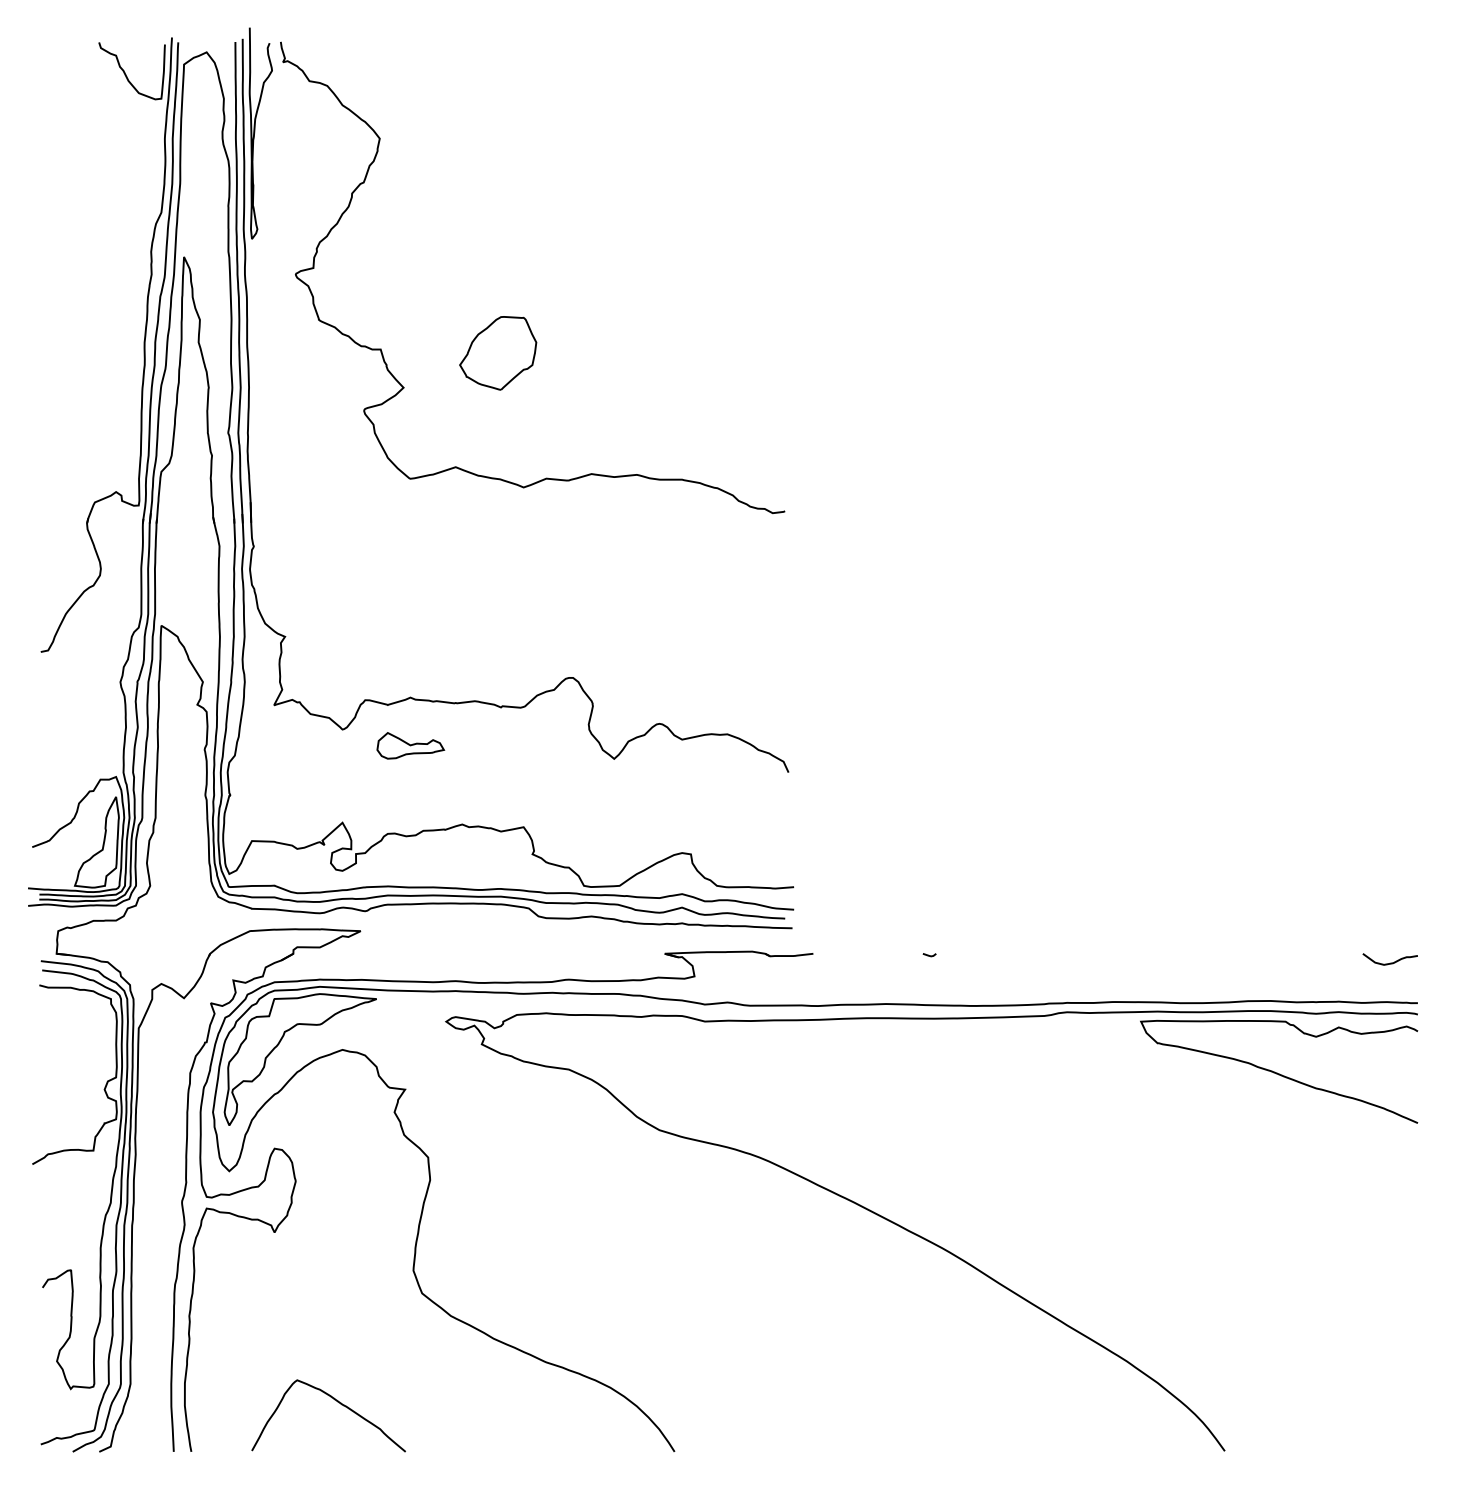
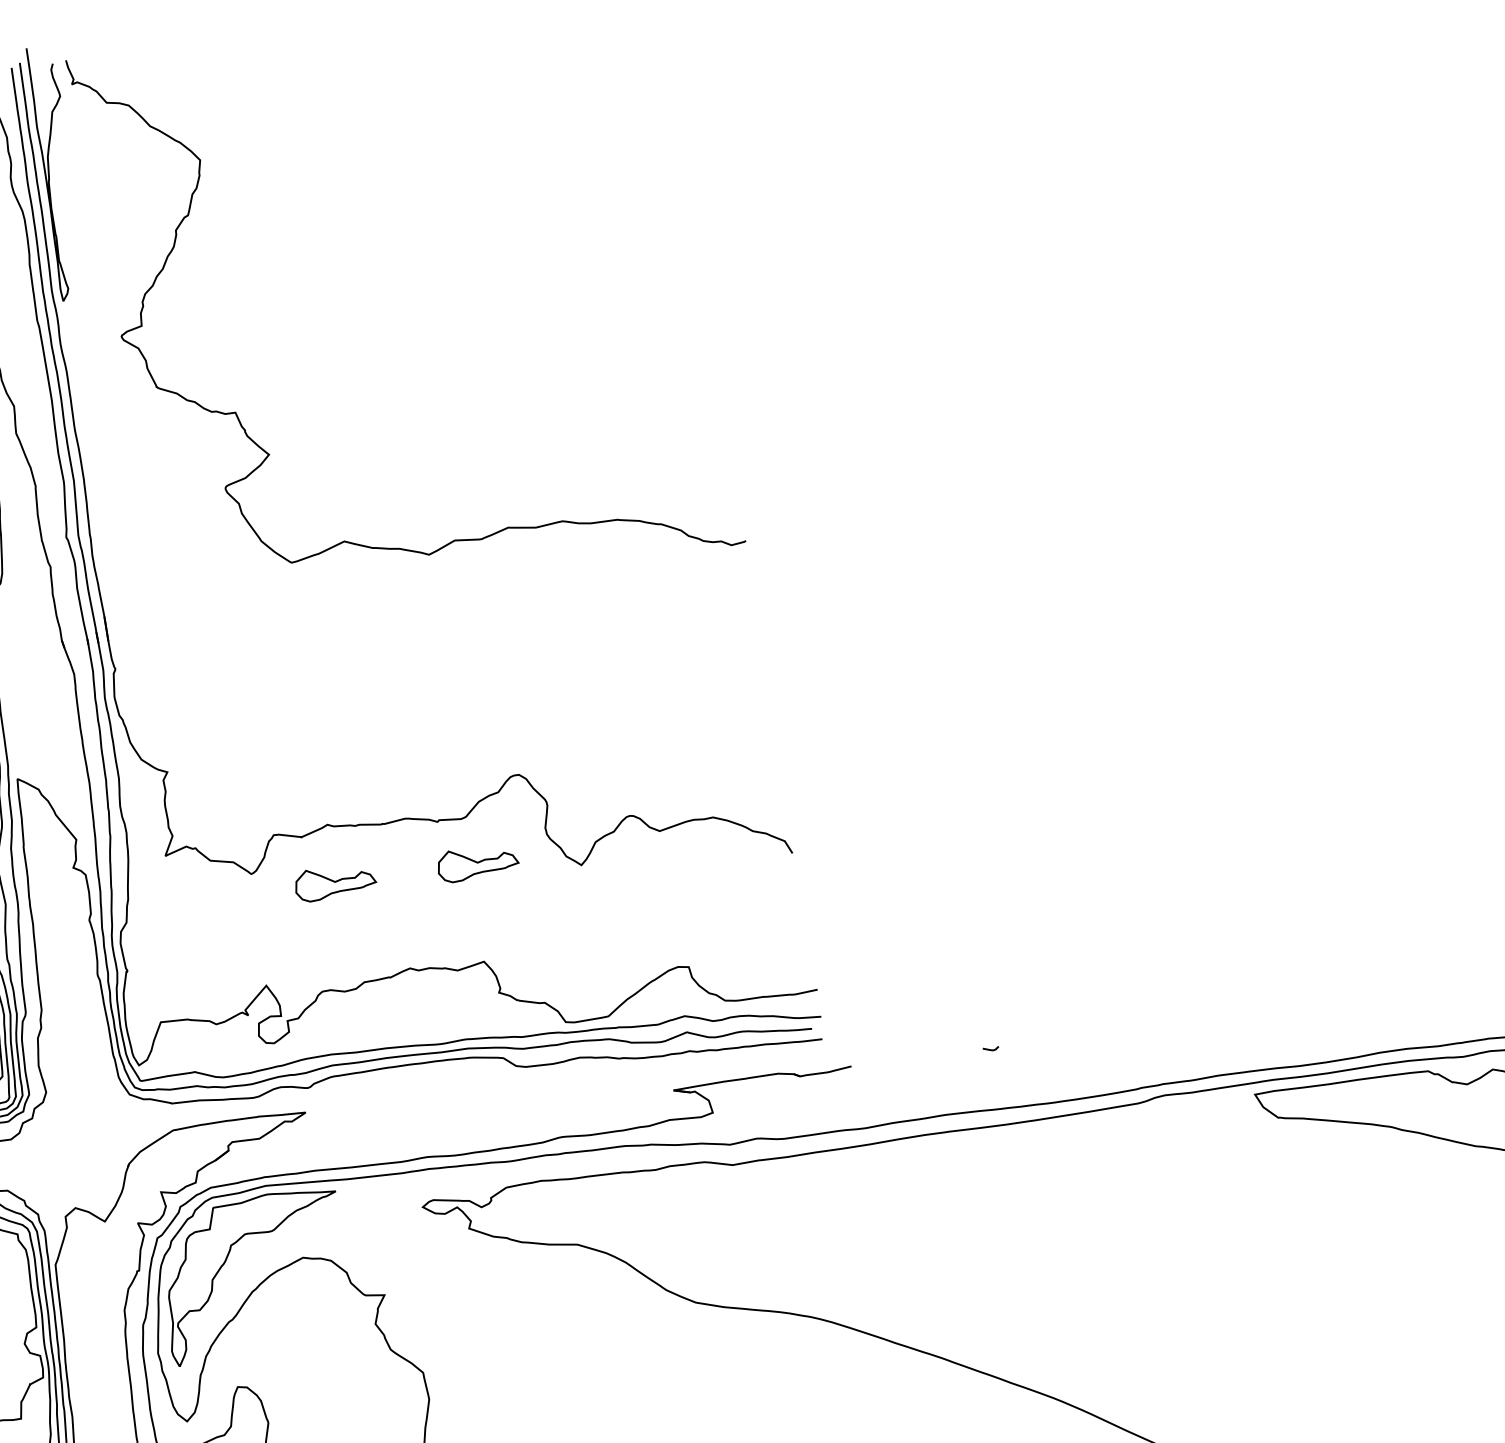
part: (498, 353) -> (377, 398), removed
part: (529, 745) -> (477, 862), added

